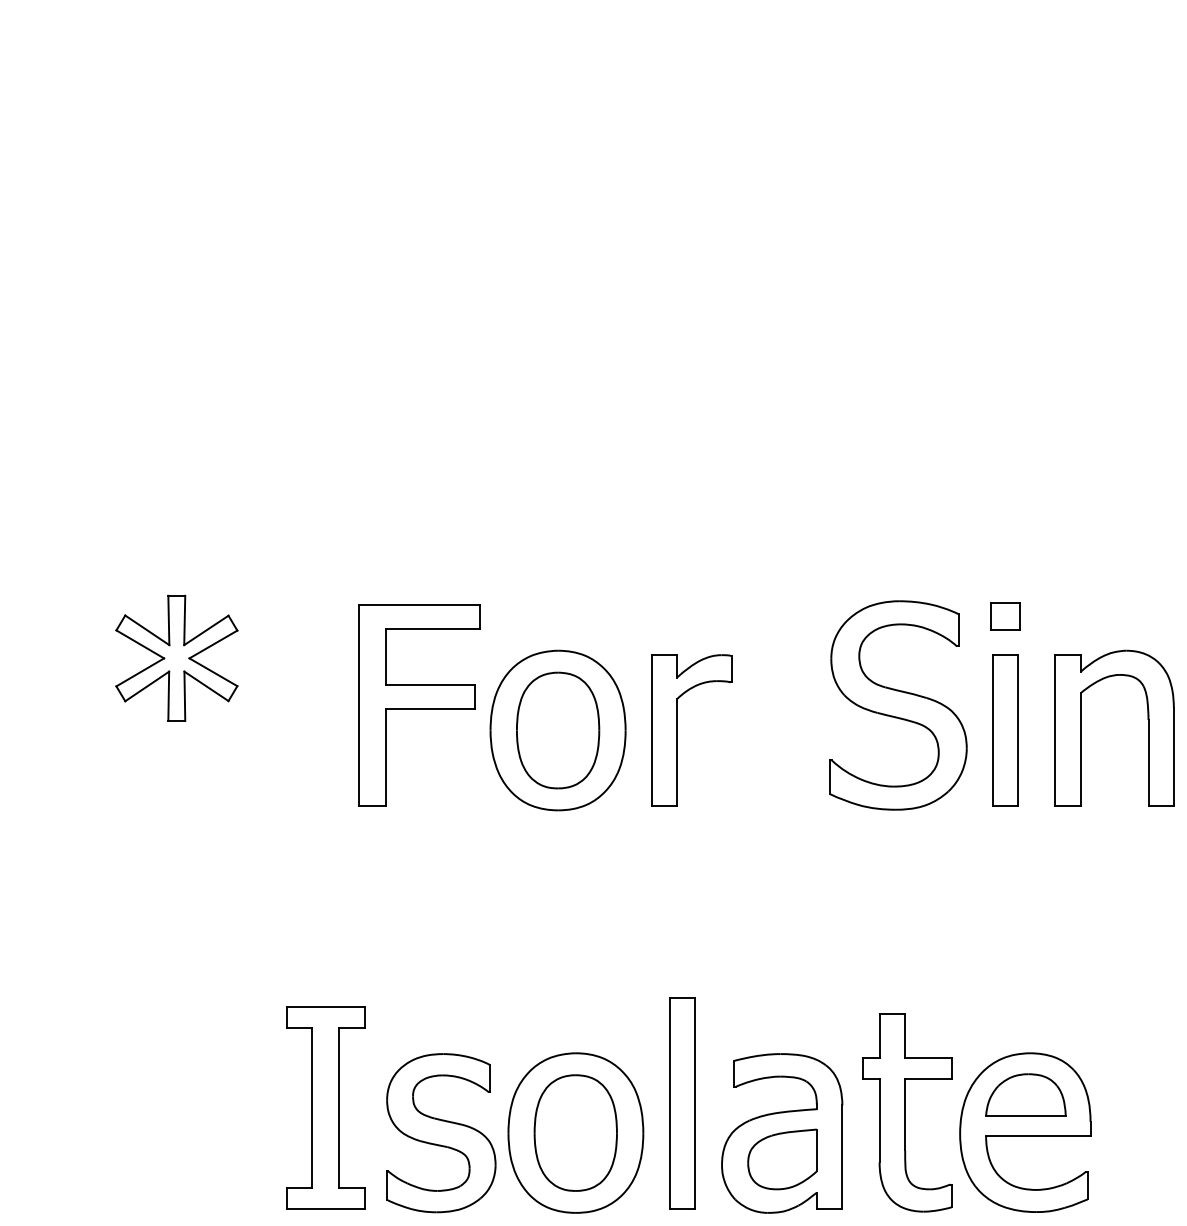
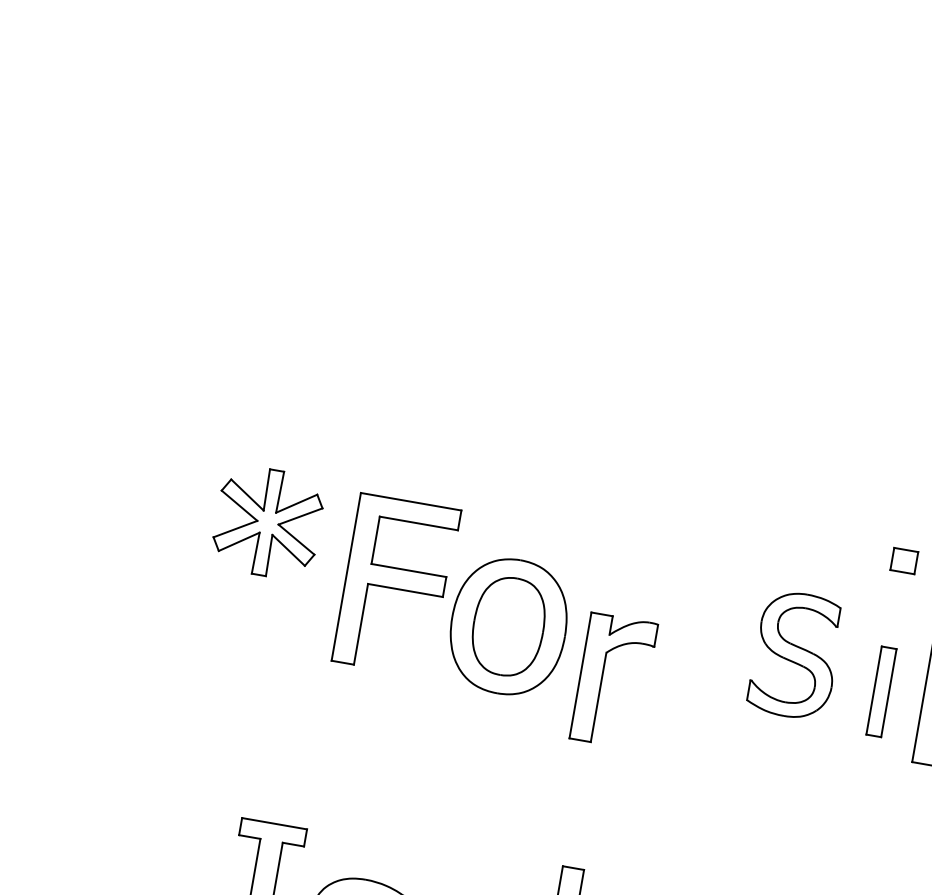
part: (1005, 616) -> (904, 560), moved
part: (176, 657) -> (267, 521), moved
part: (898, 705) -> (796, 655), size x0.7
part: (677, 730) -> (602, 679), moved
part: (1005, 730) -> (881, 691), size x0.7

